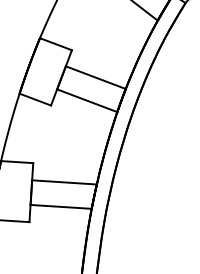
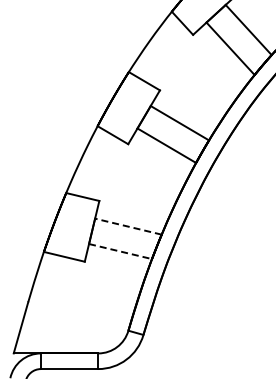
line: (63, 182) -> (127, 226), solid -> dashed
line: (62, 206) -> (121, 251), solid -> dashed

